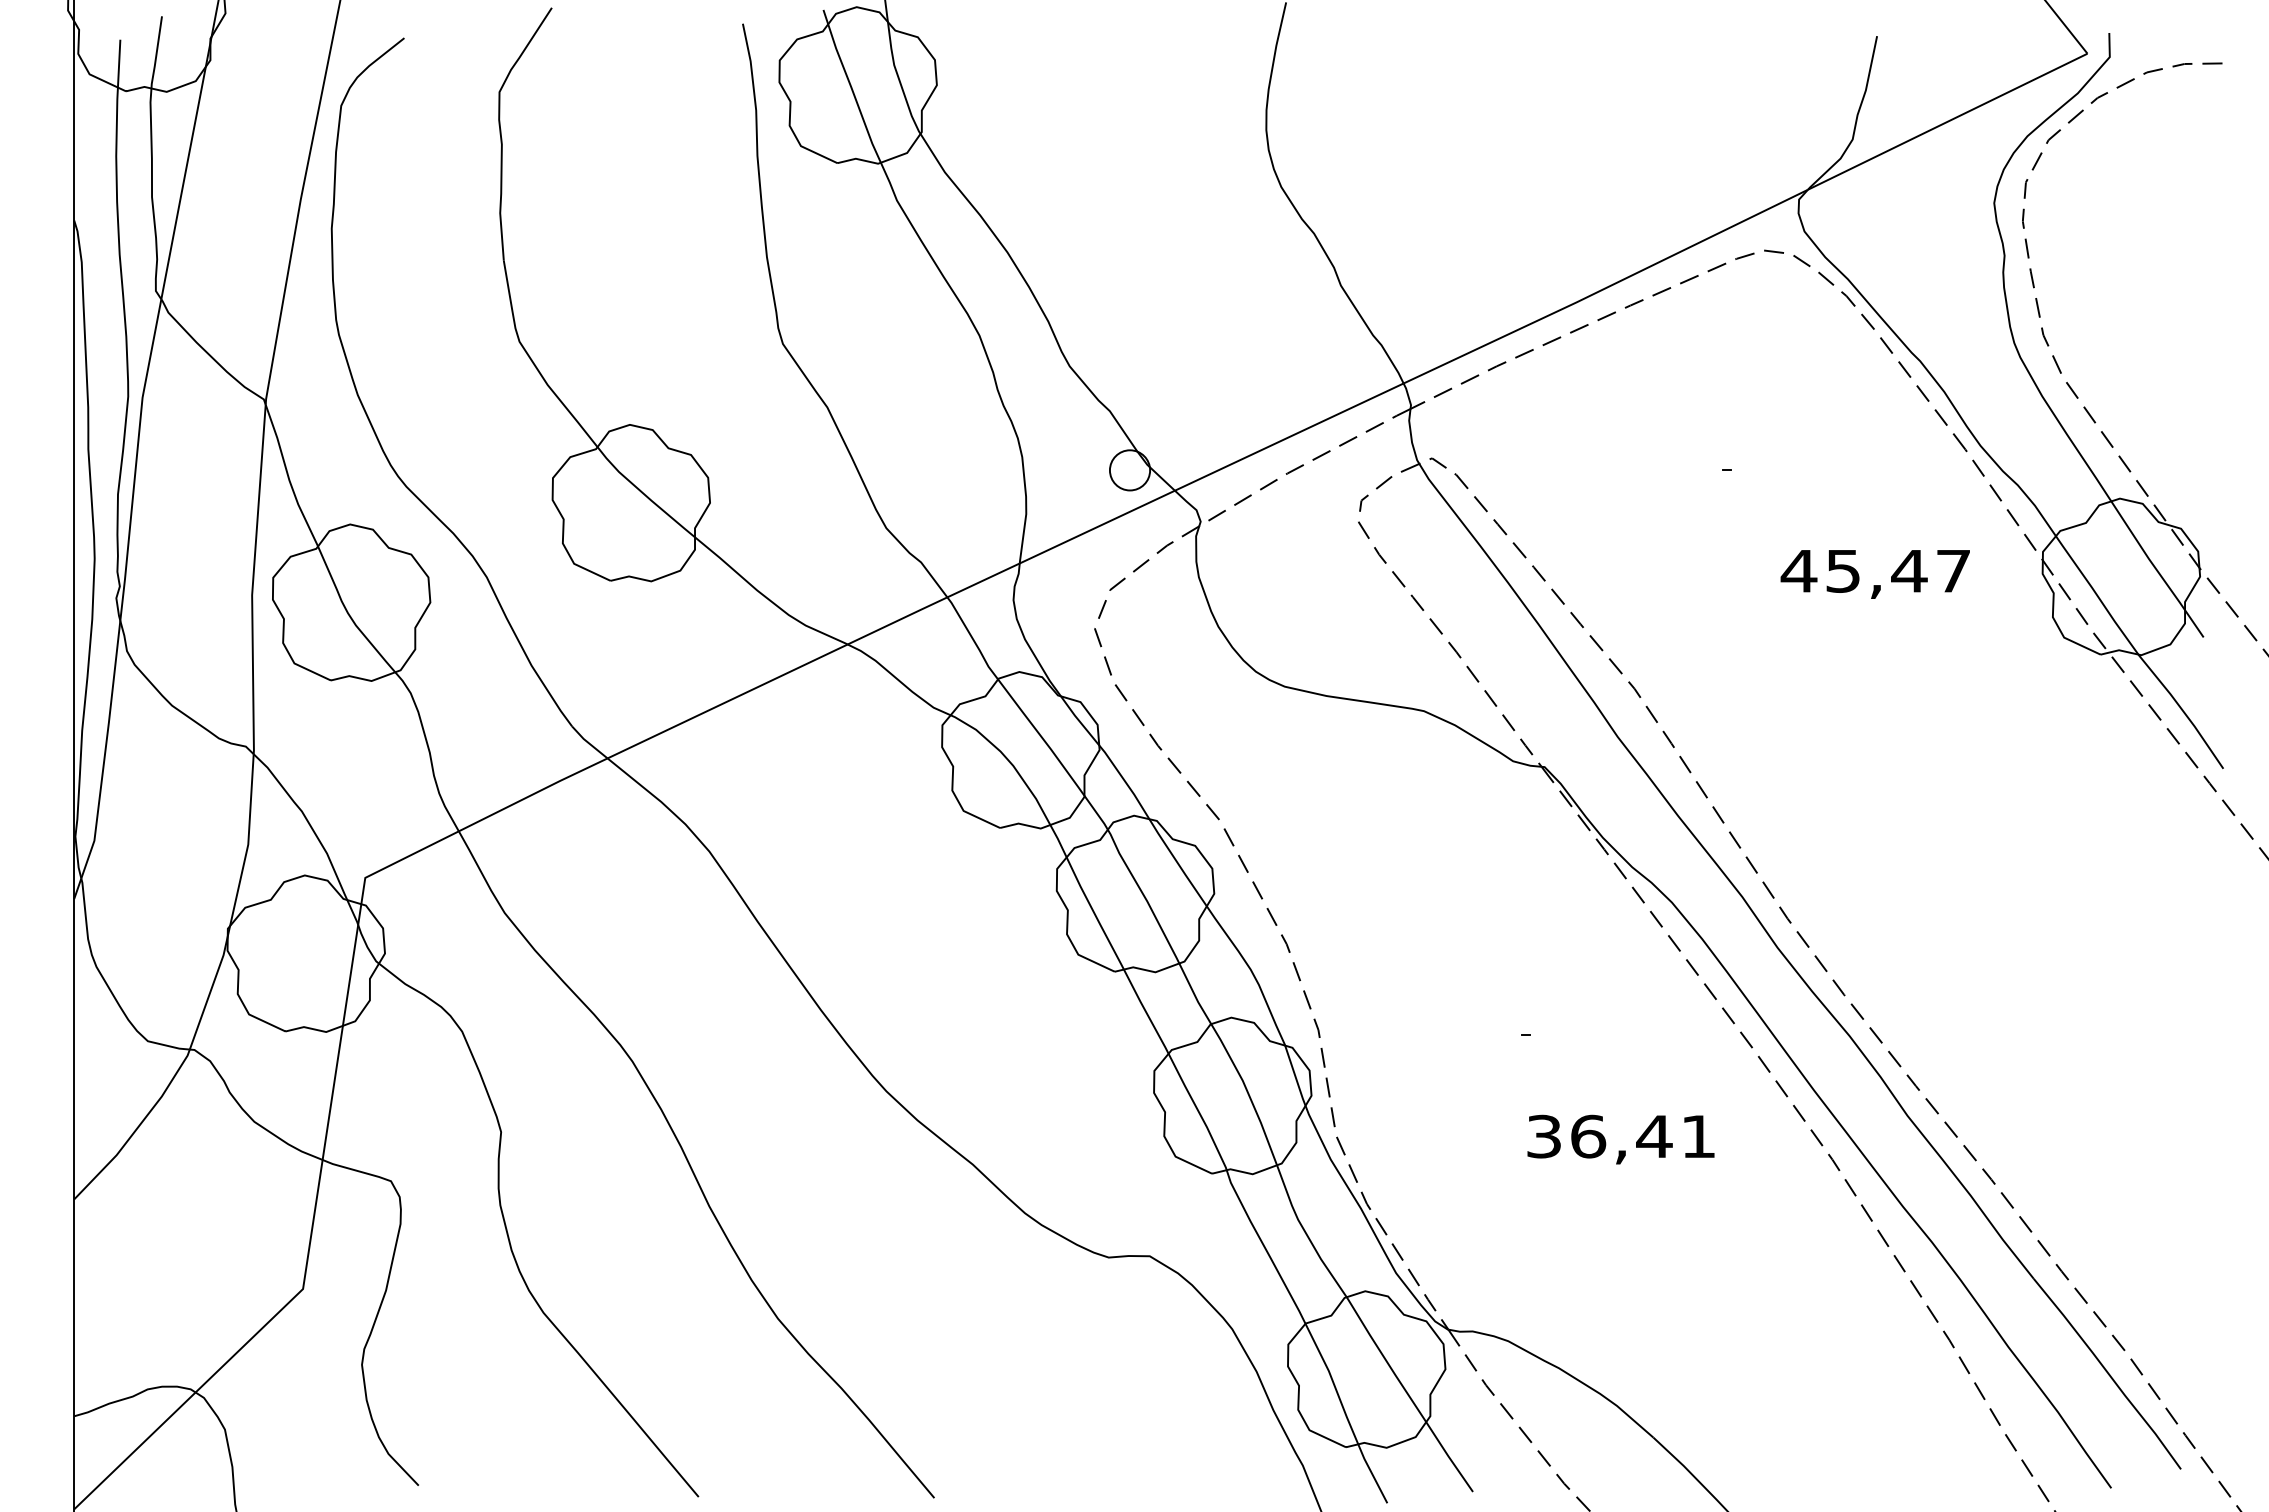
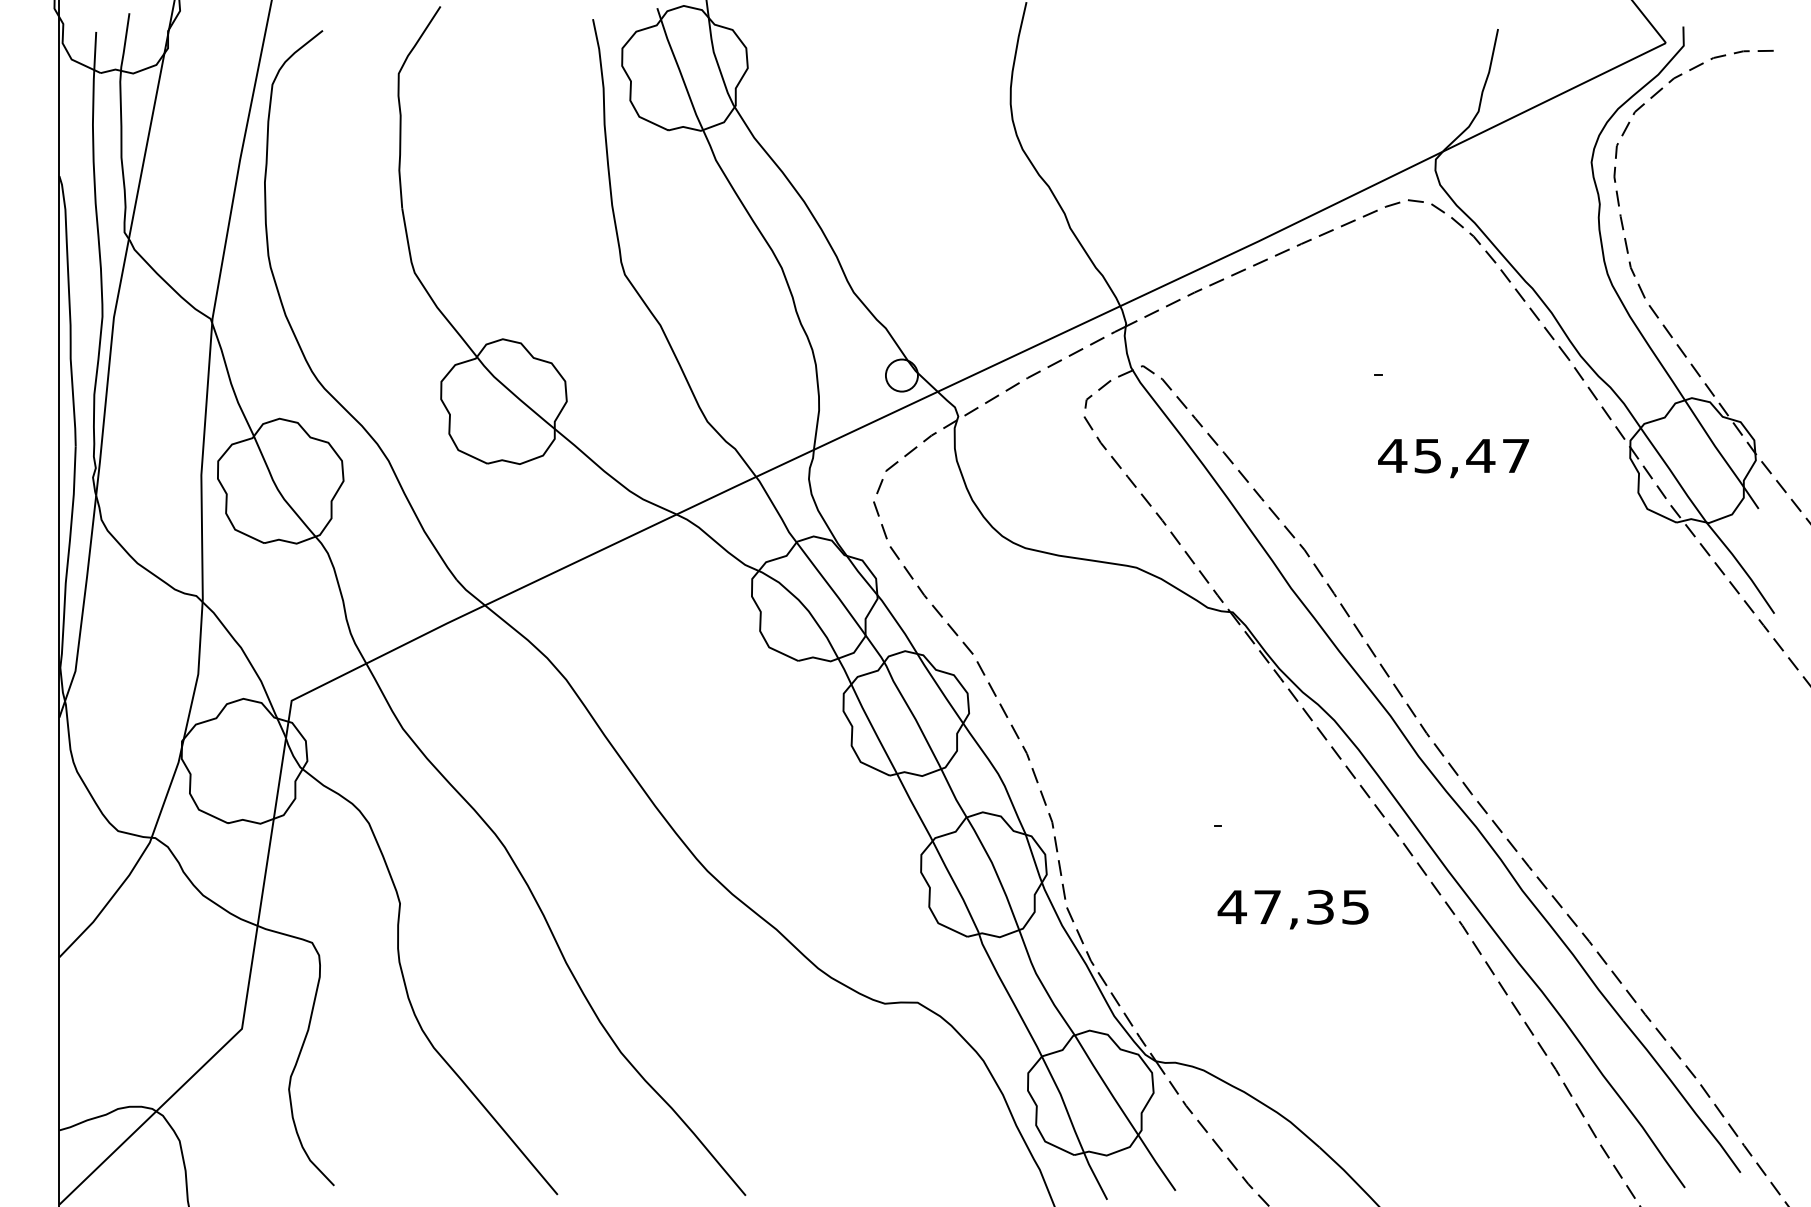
text: (1874, 574) -> (1452, 458), moved
text: (1619, 1136) -> (1292, 907), 36,41 -> 47,35

